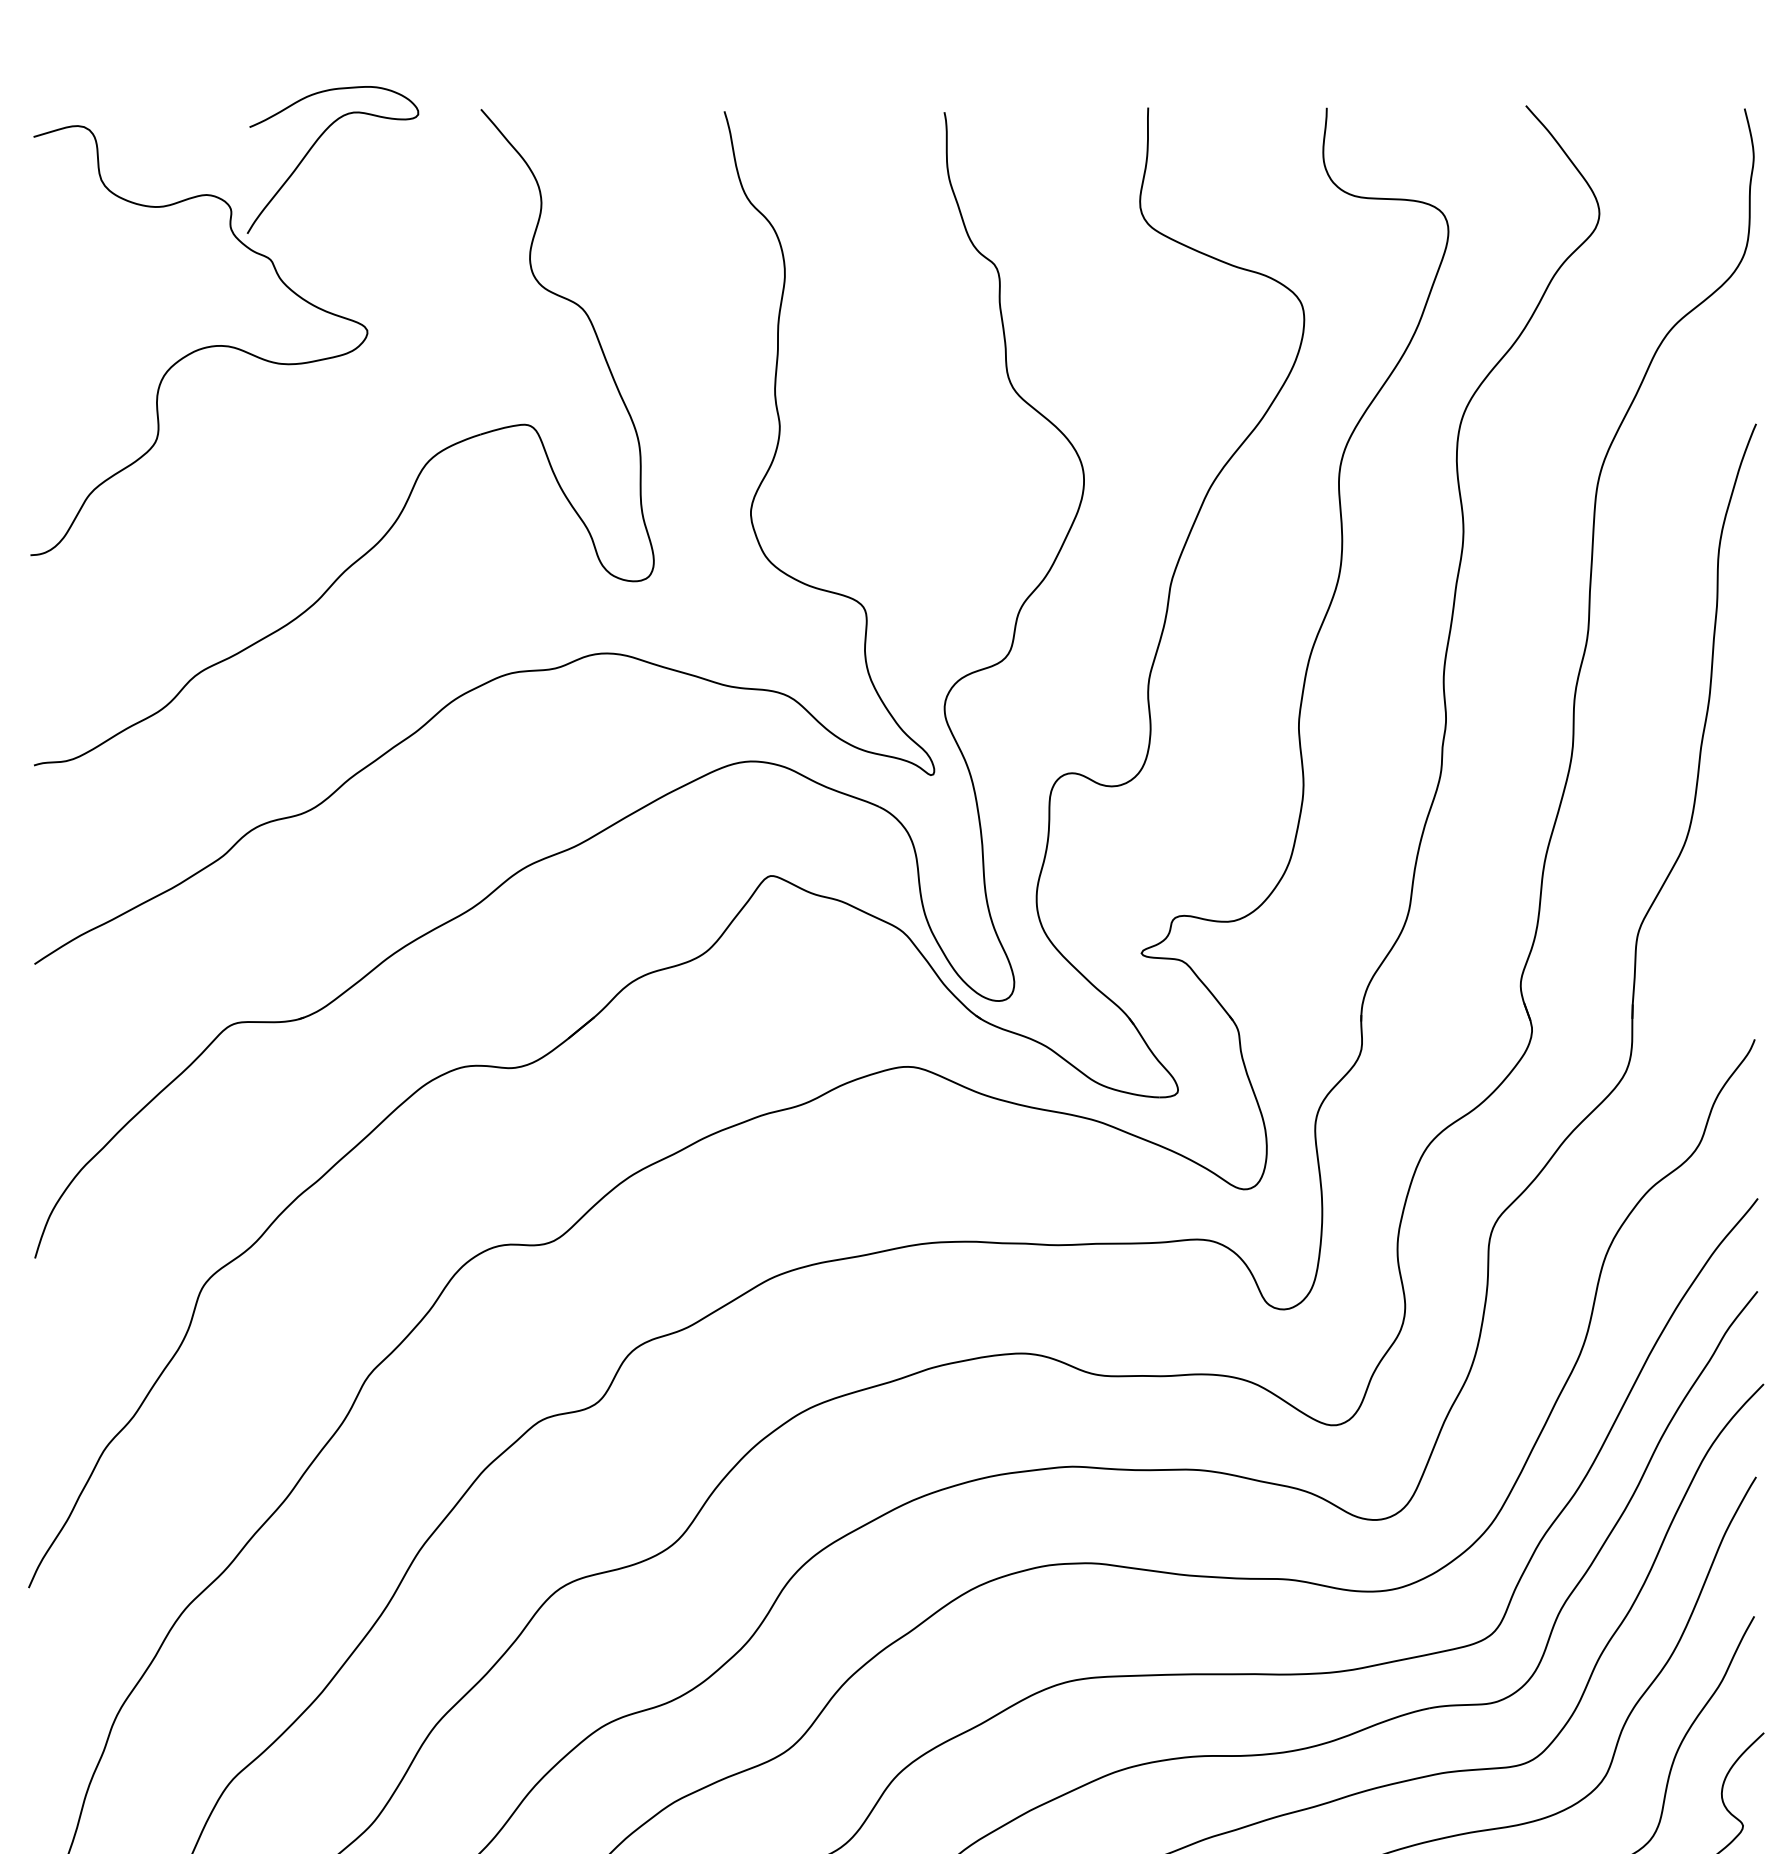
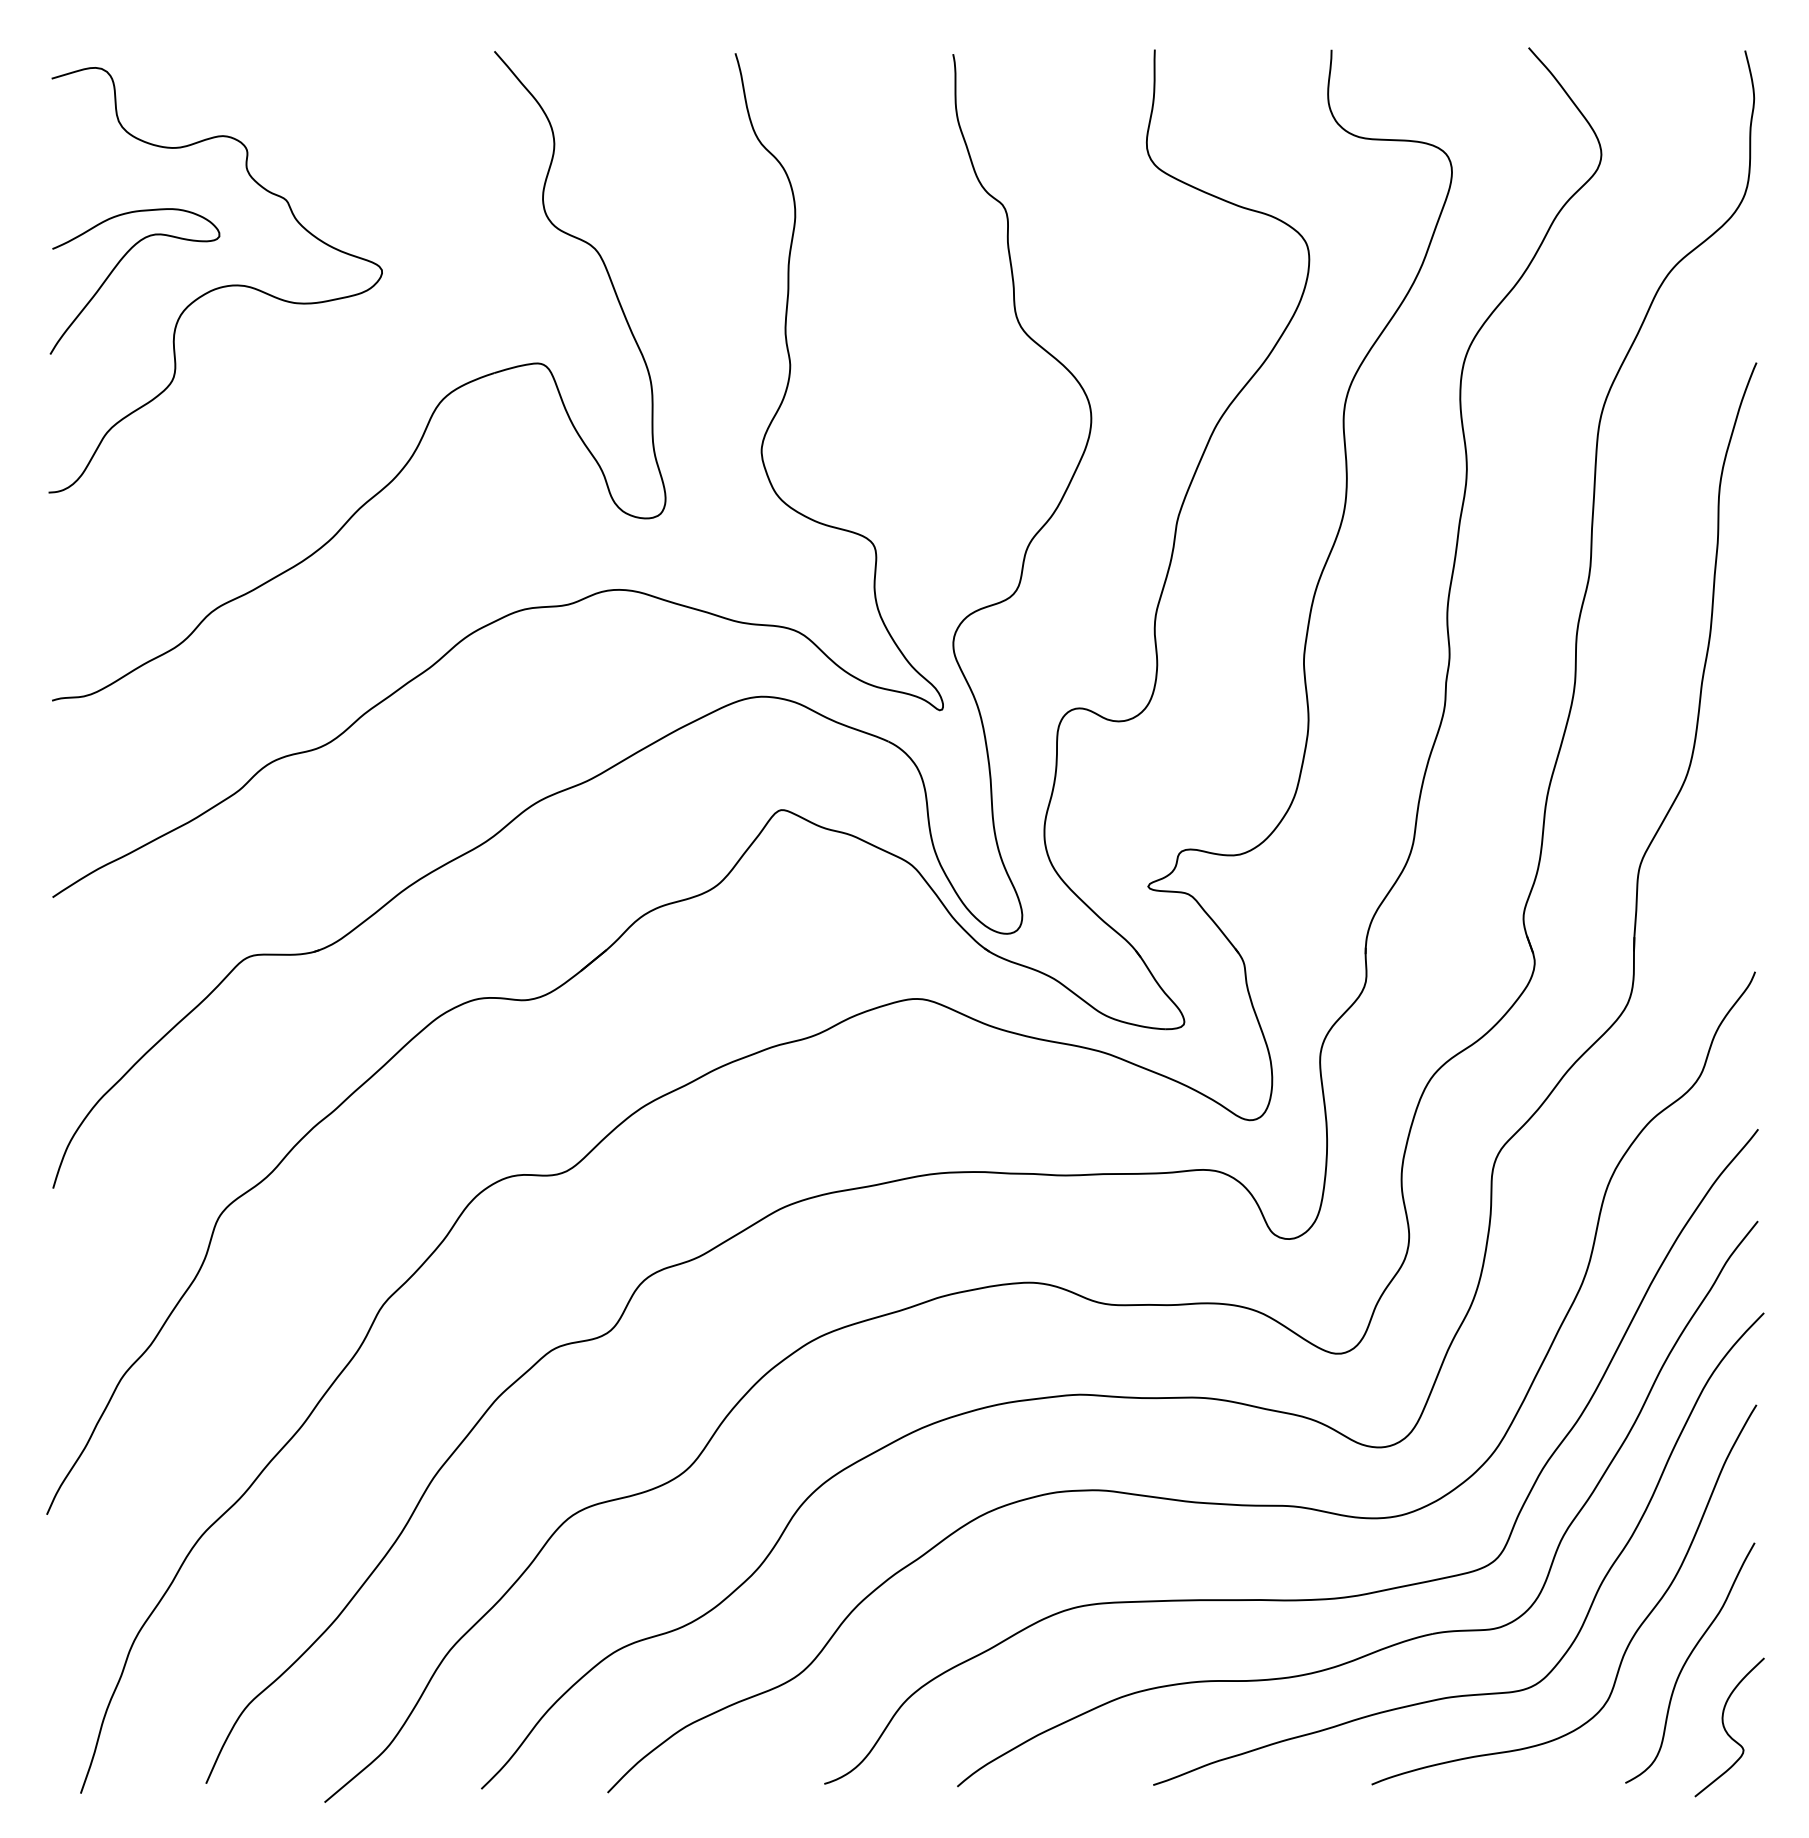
curve: (314, 145) -> (116, 267), moved

